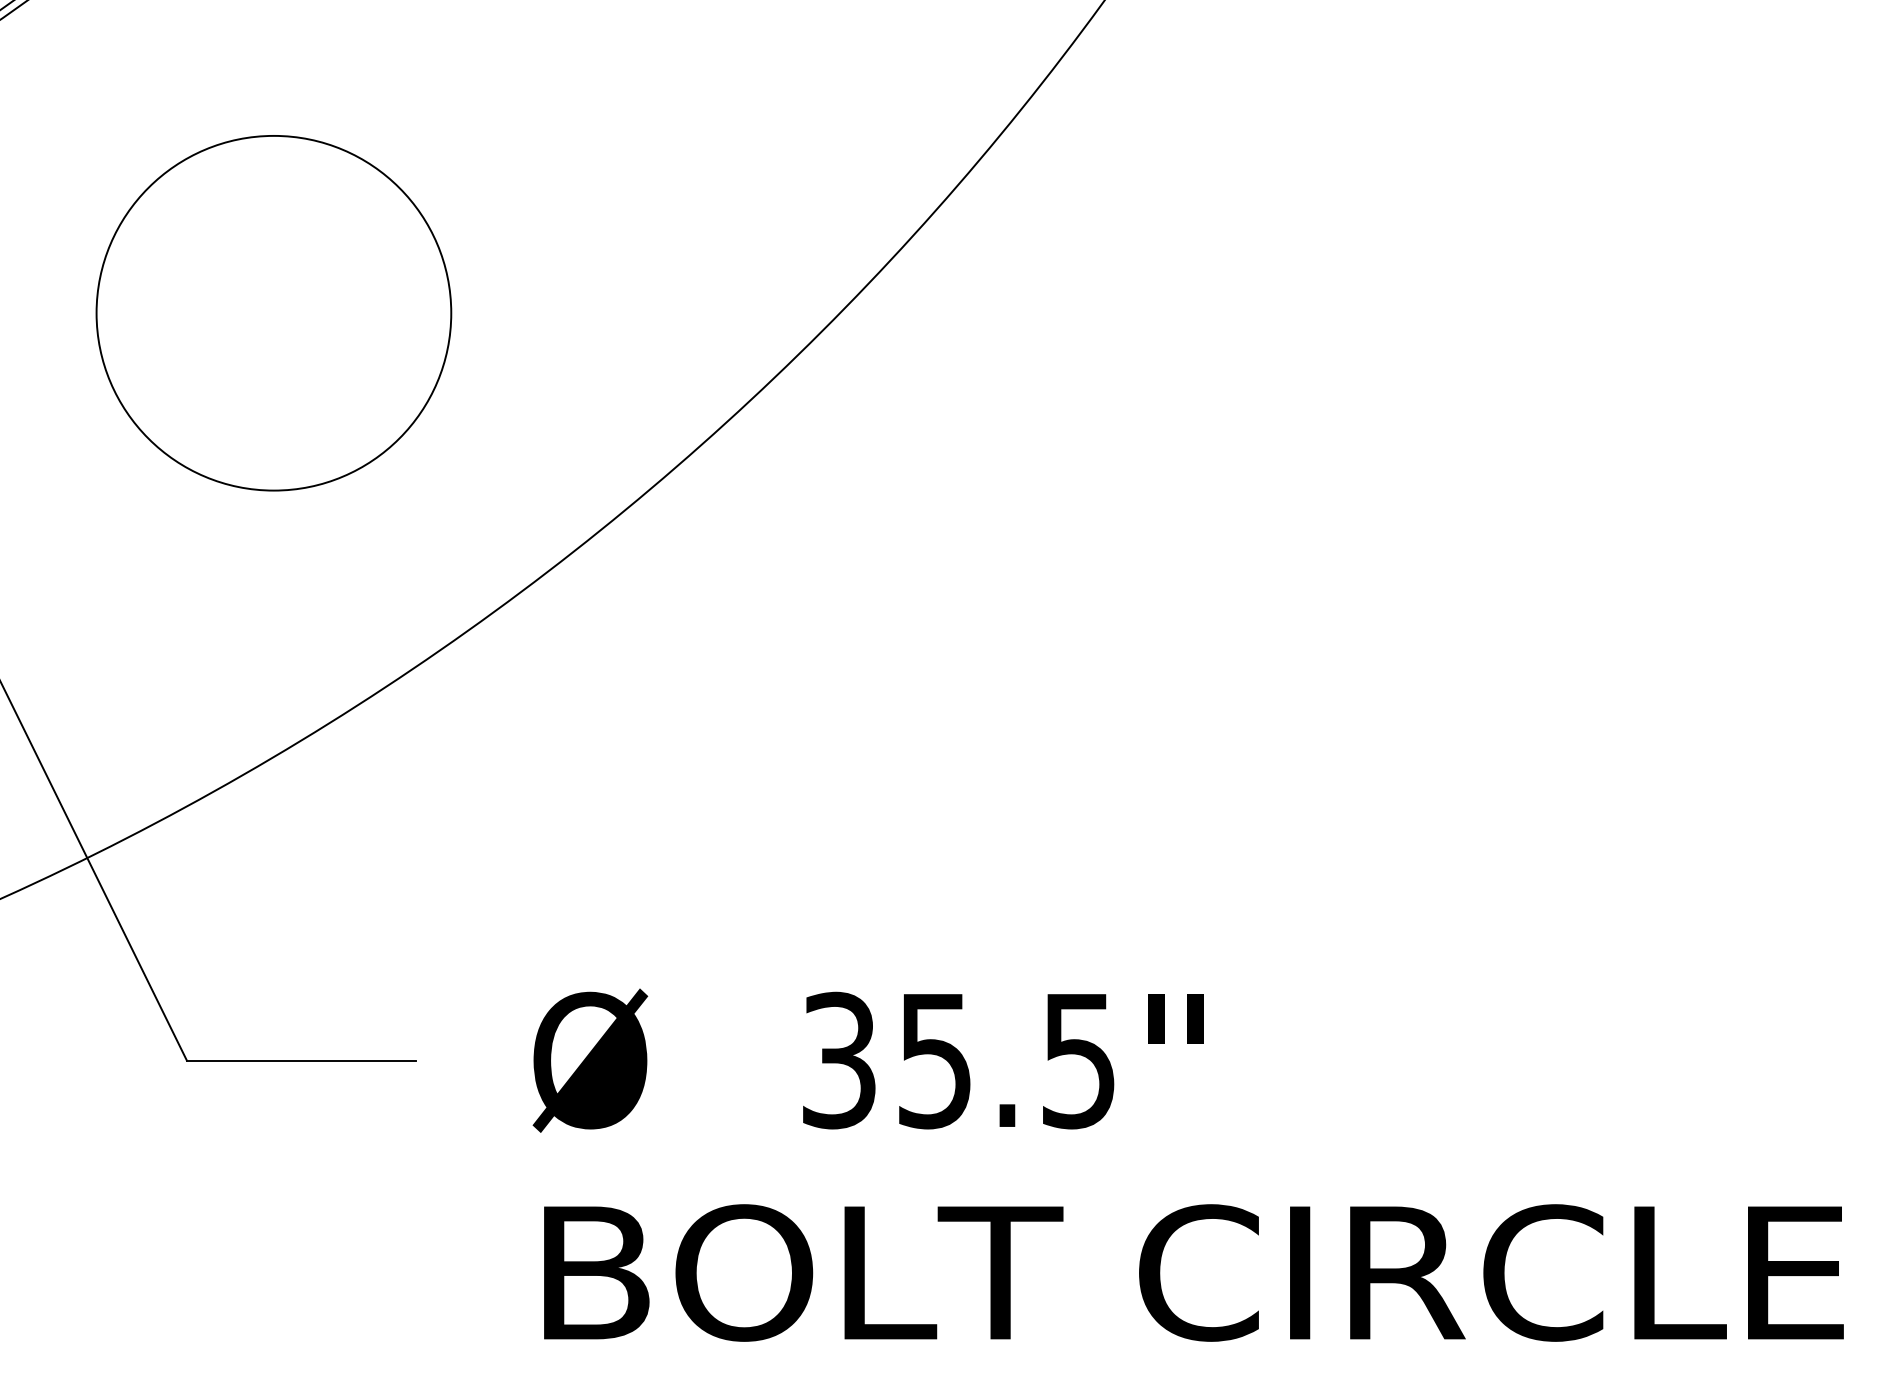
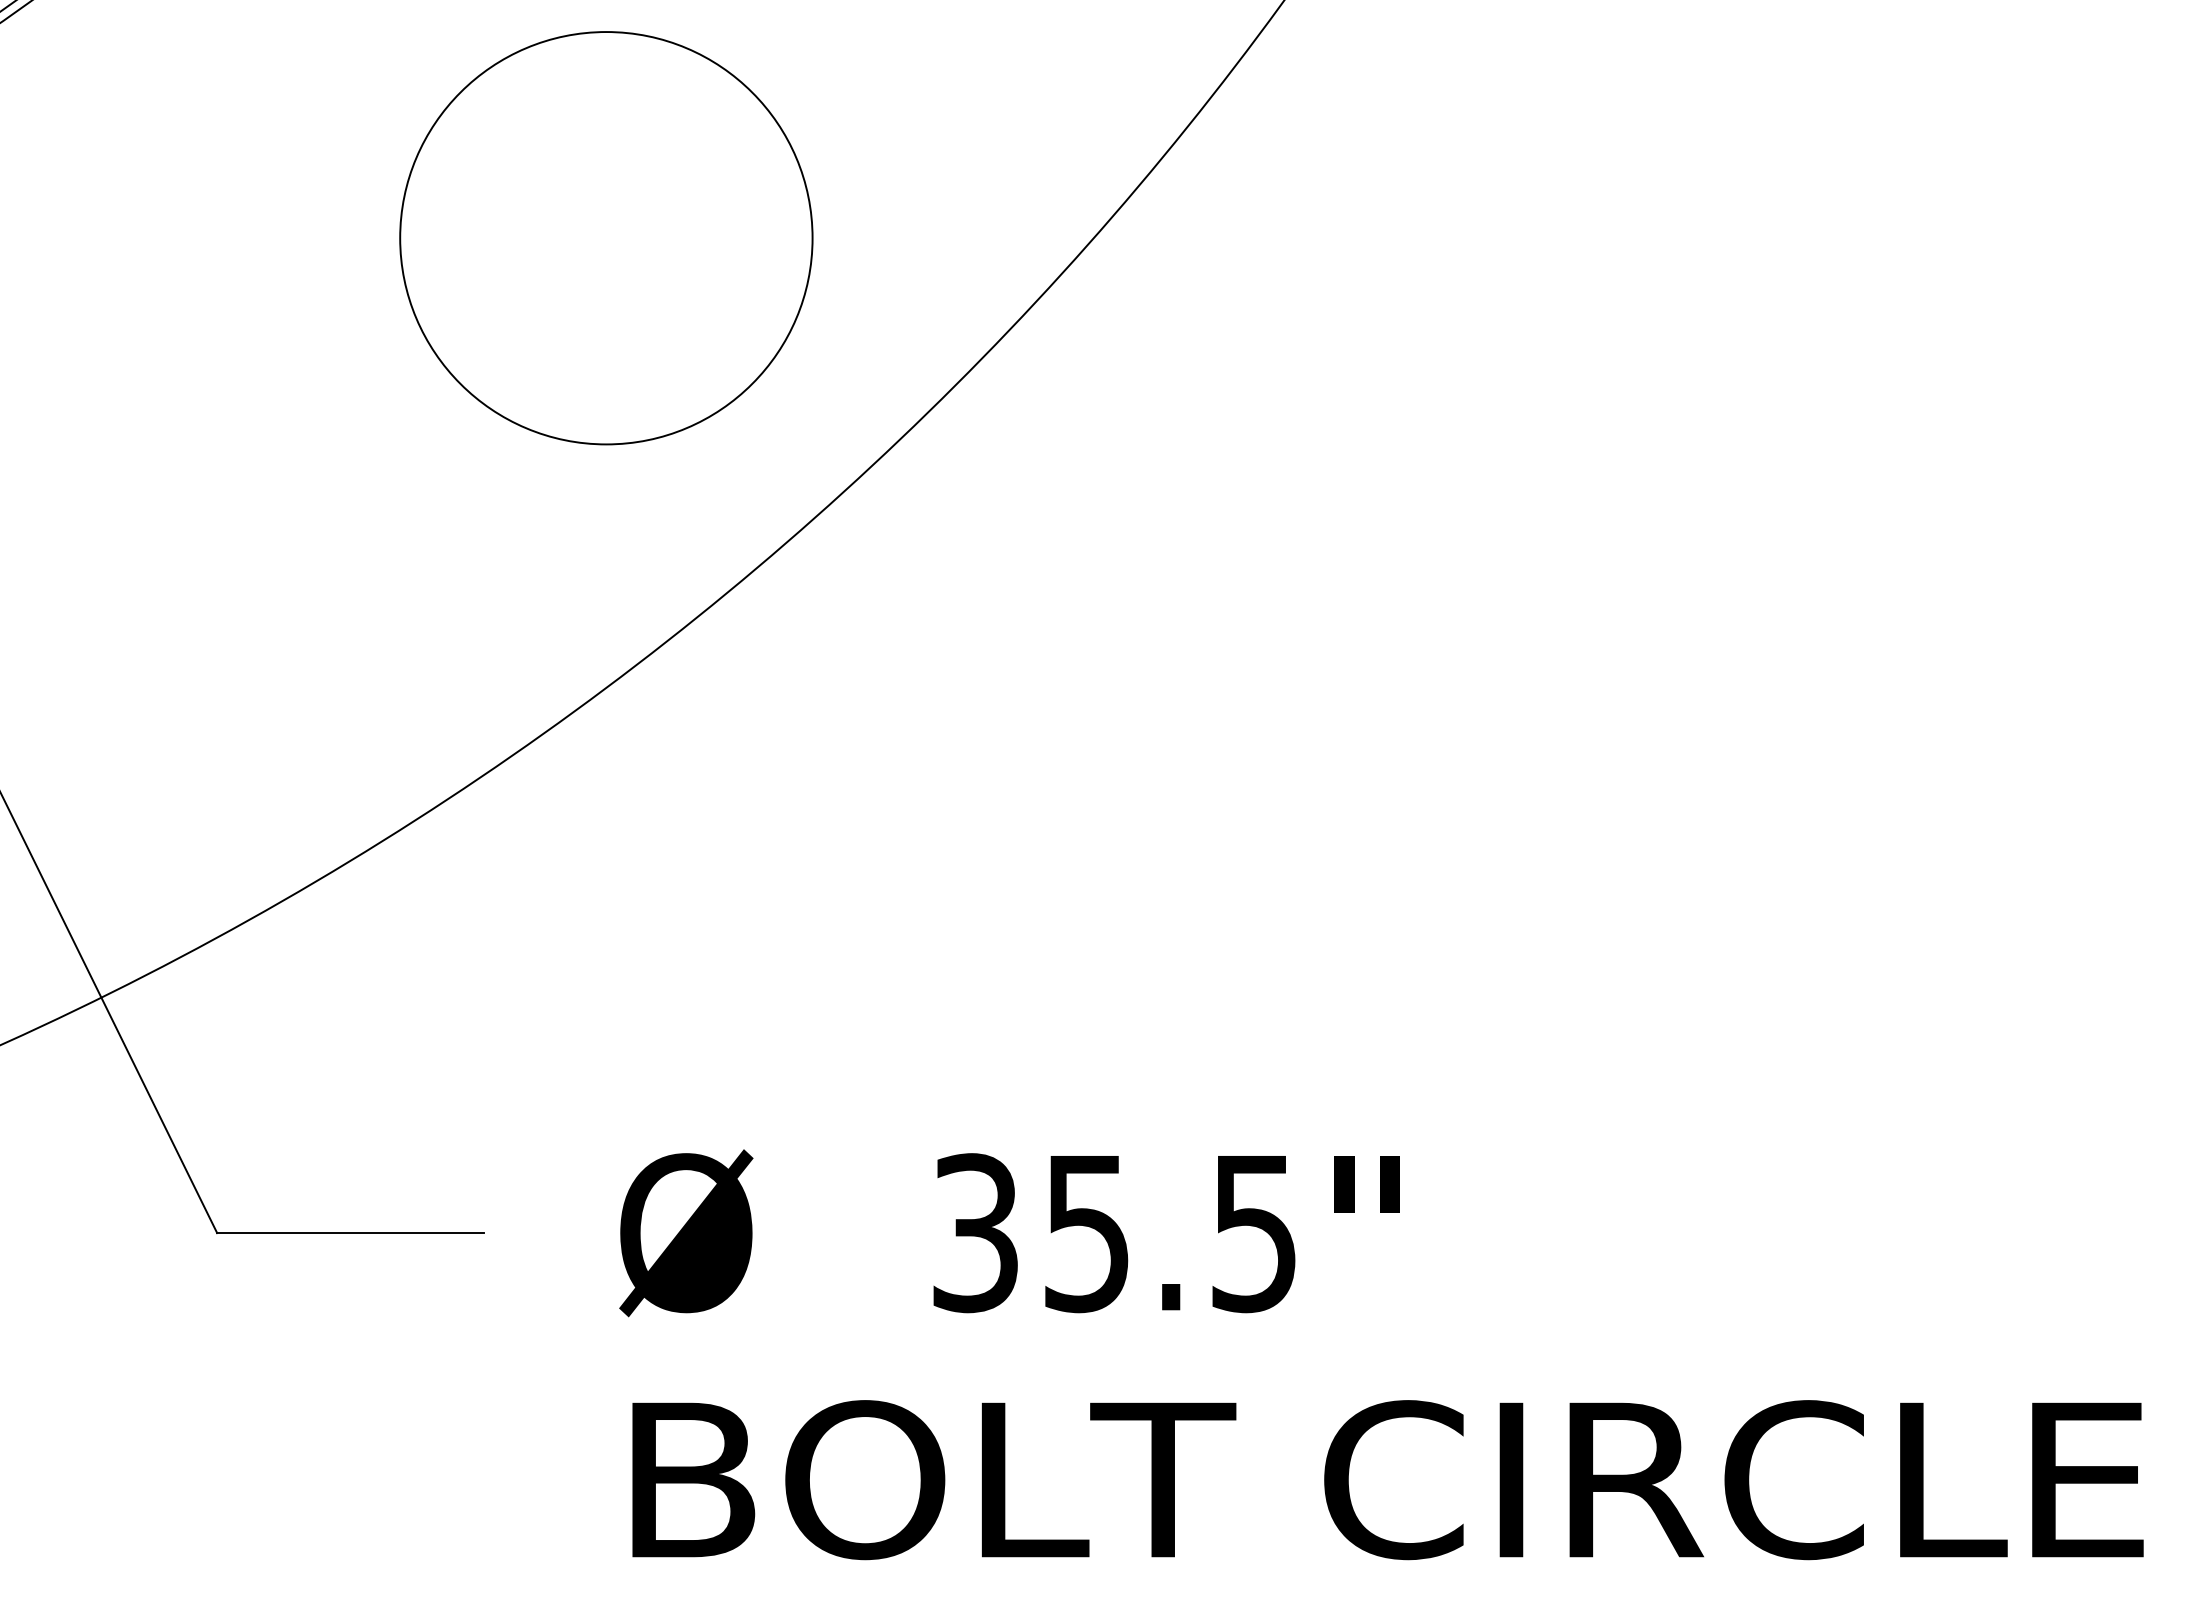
circle: (274, 313) -> (606, 238), moved

